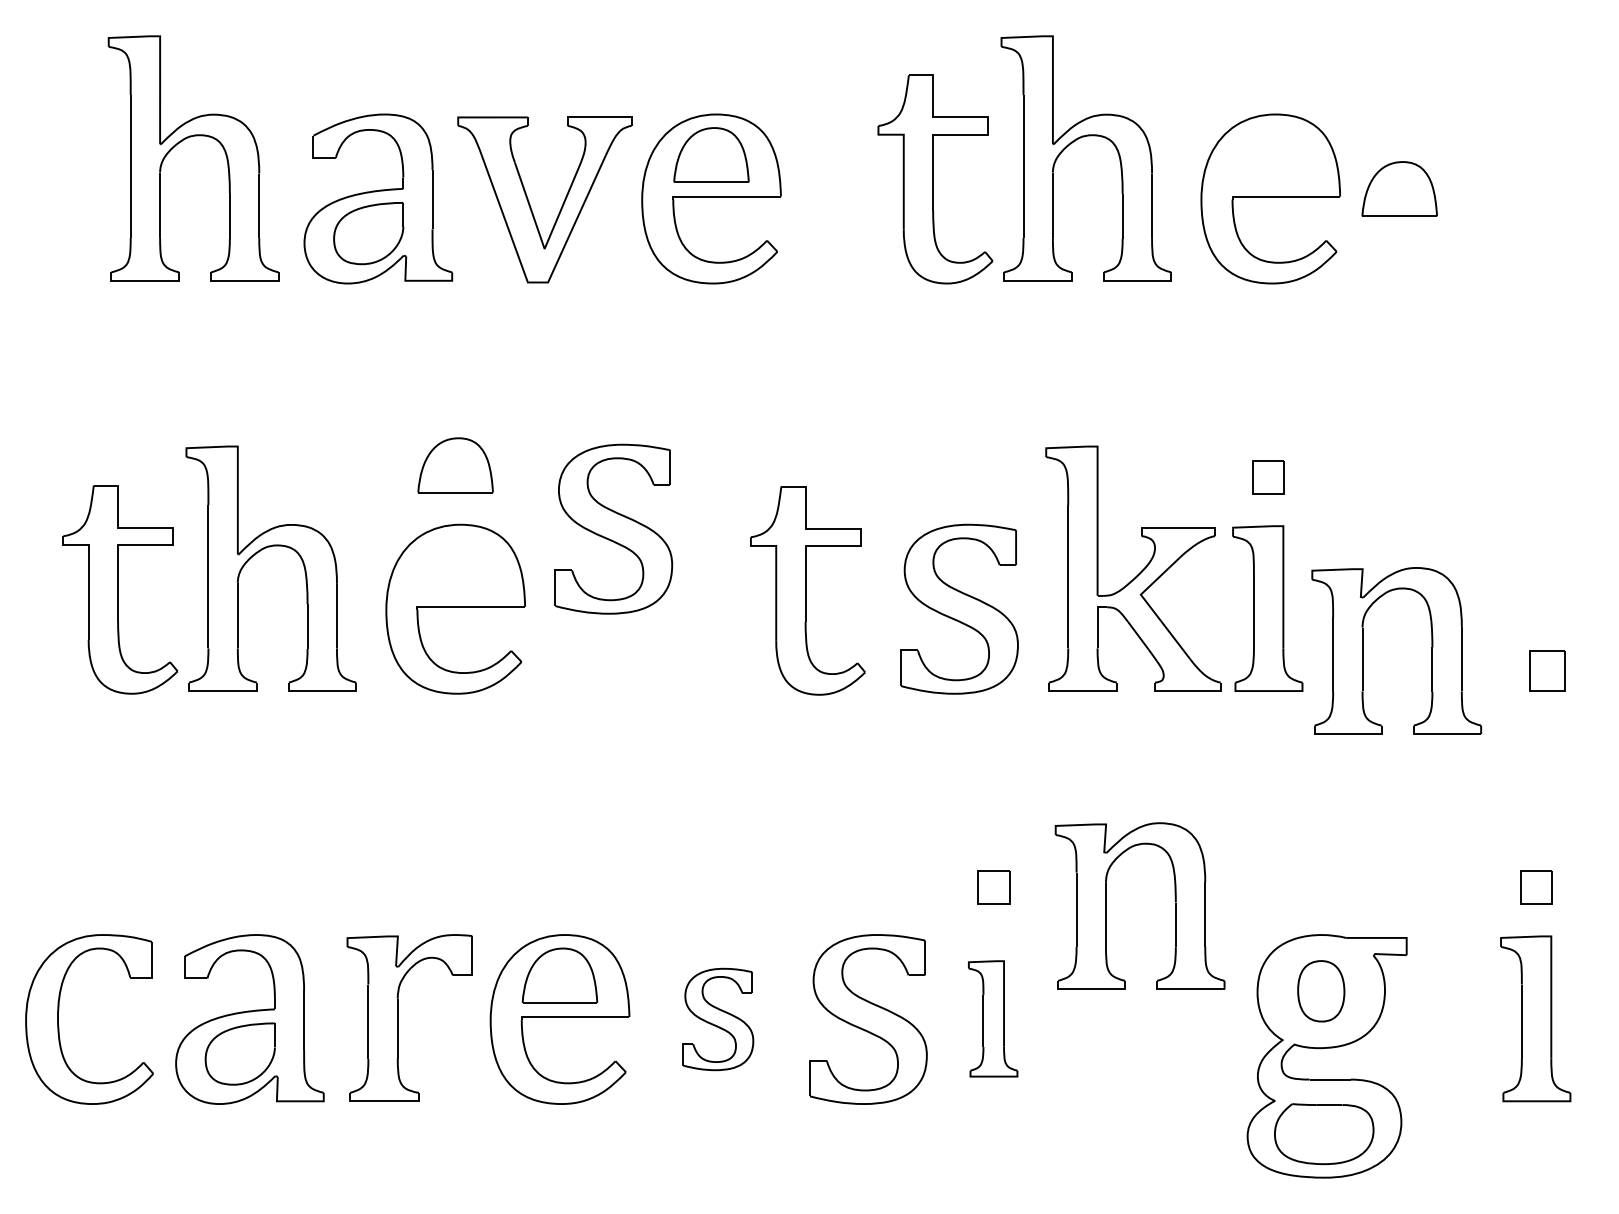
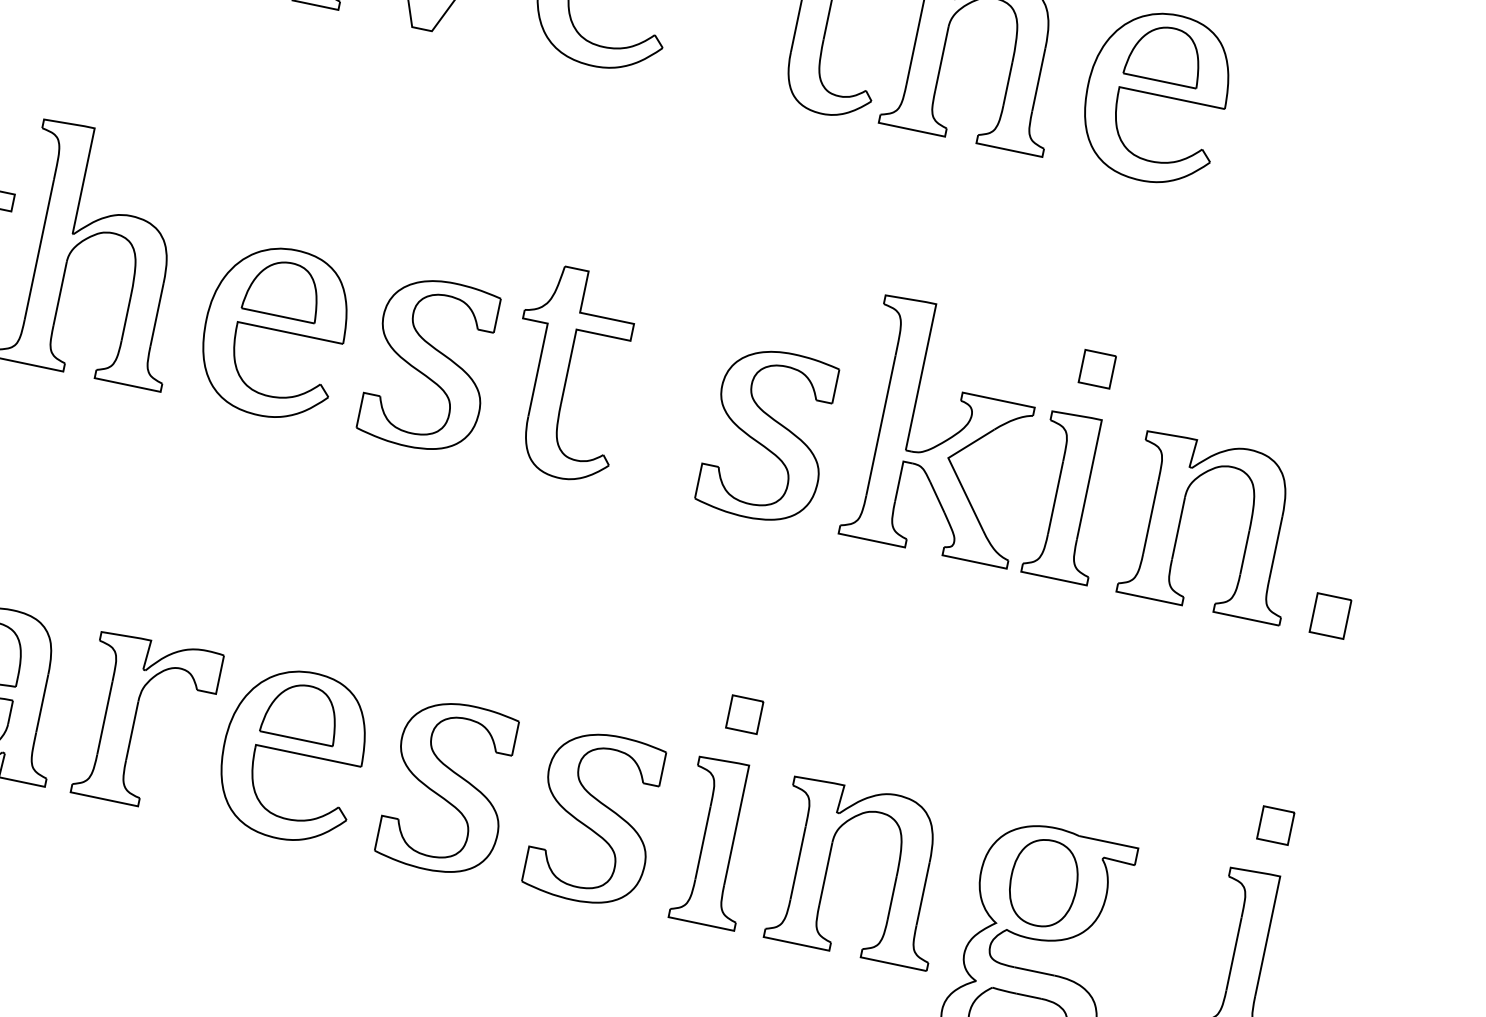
part: (1399, 188) -> (1165, 53), moved
part: (455, 465) -> (283, 289), moved
part: (613, 528) -> (429, 363), moved
part: (807, 590) -> (569, 373), moved
part: (1363, 650) -> (1181, 519), moved
part: (1106, 905) -> (828, 864), moved
part: (1321, 991) -> (1044, 883), size x1.43
part: (992, 1018) -> (716, 842), size x1.43
part: (718, 1019) -> (448, 787), size x1.67

